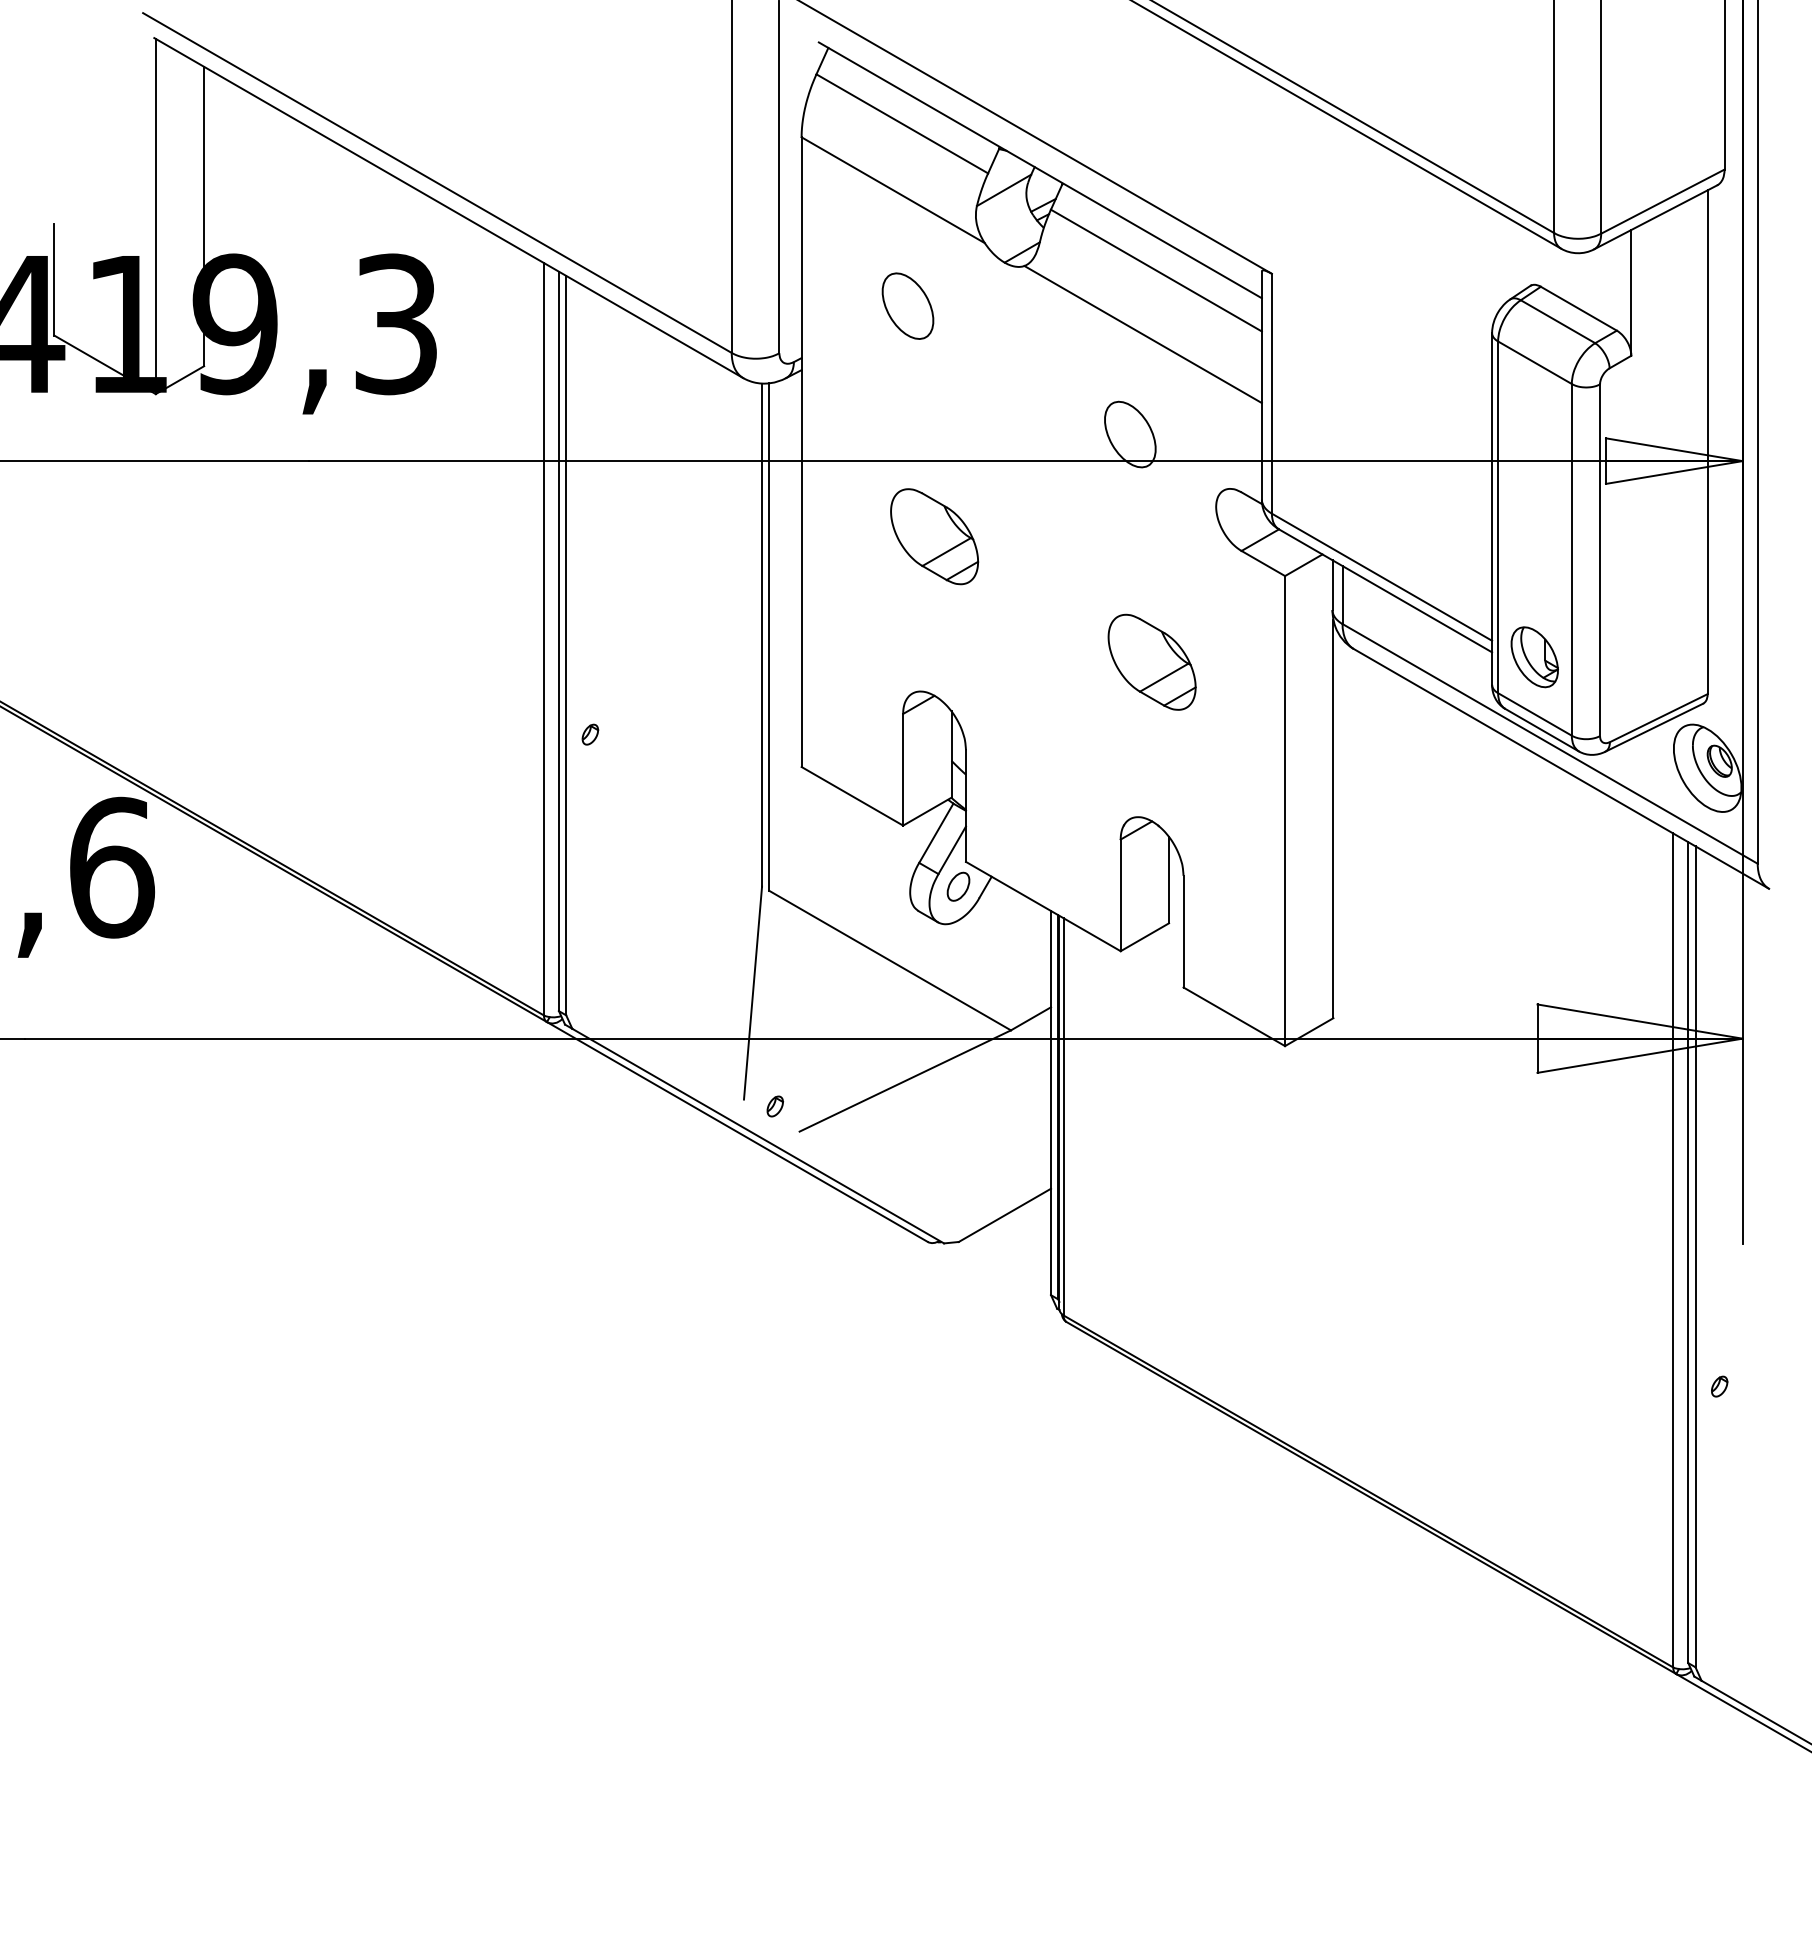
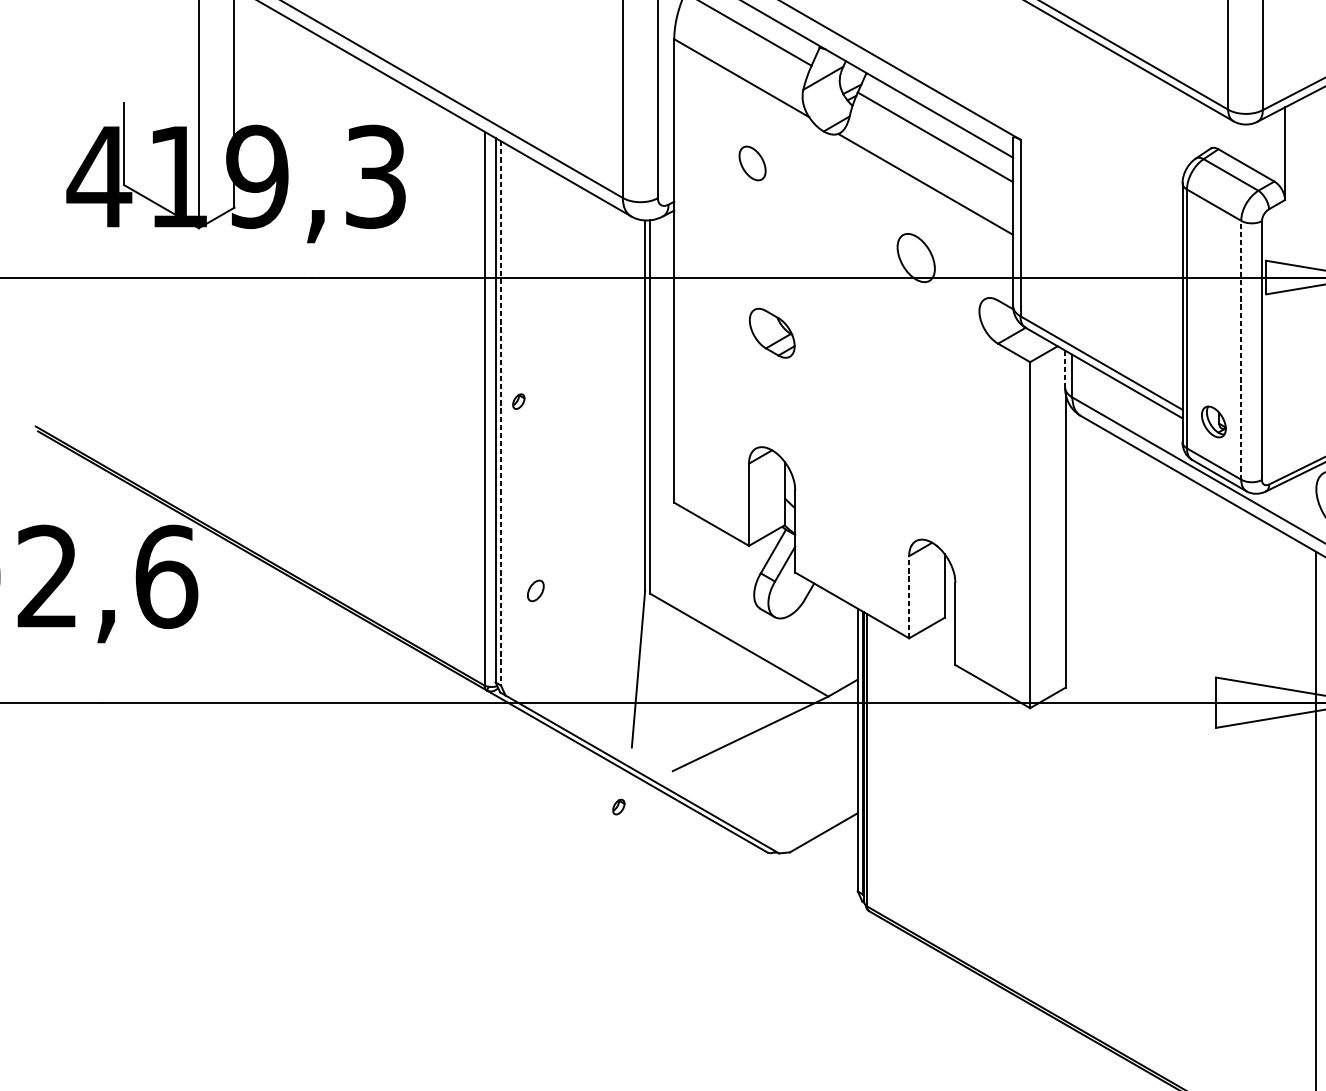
part: (907, 305) -> (752, 163), size x0.7
part: (934, 536) -> (772, 333), size x0.7
line: (1571, 559) -> (1240, 349), solid -> dashed
line: (1332, 585) -> (1065, 369), solid -> dashed
line: (566, 645) -> (501, 413), solid -> dashed
part: (1534, 657) -> (1213, 422), size x0.7
part: (1151, 661) -> (931, 425), removed
part: (590, 734) -> (518, 401), moved
part: (958, 886) -> (535, 590), moved
line: (1120, 895) -> (909, 597), solid -> dashed
part: (775, 1106) -> (618, 807), moved

